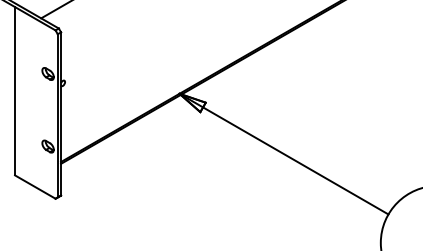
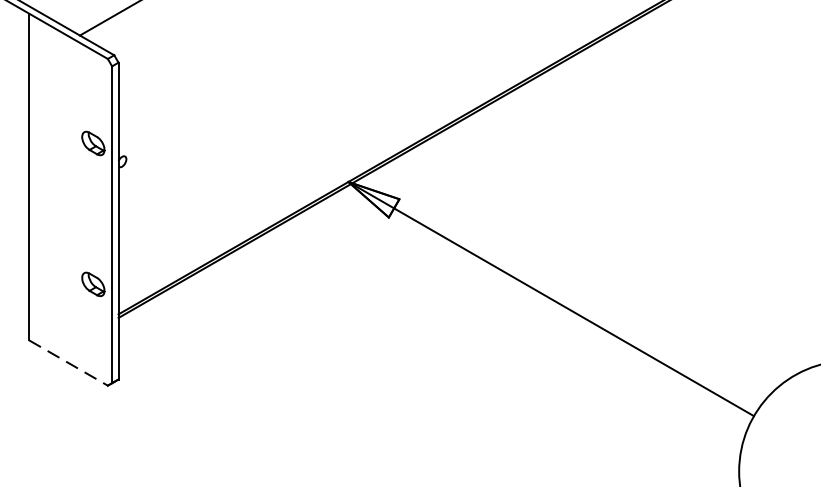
line: (35, 187) -> (68, 363), solid -> dashed

